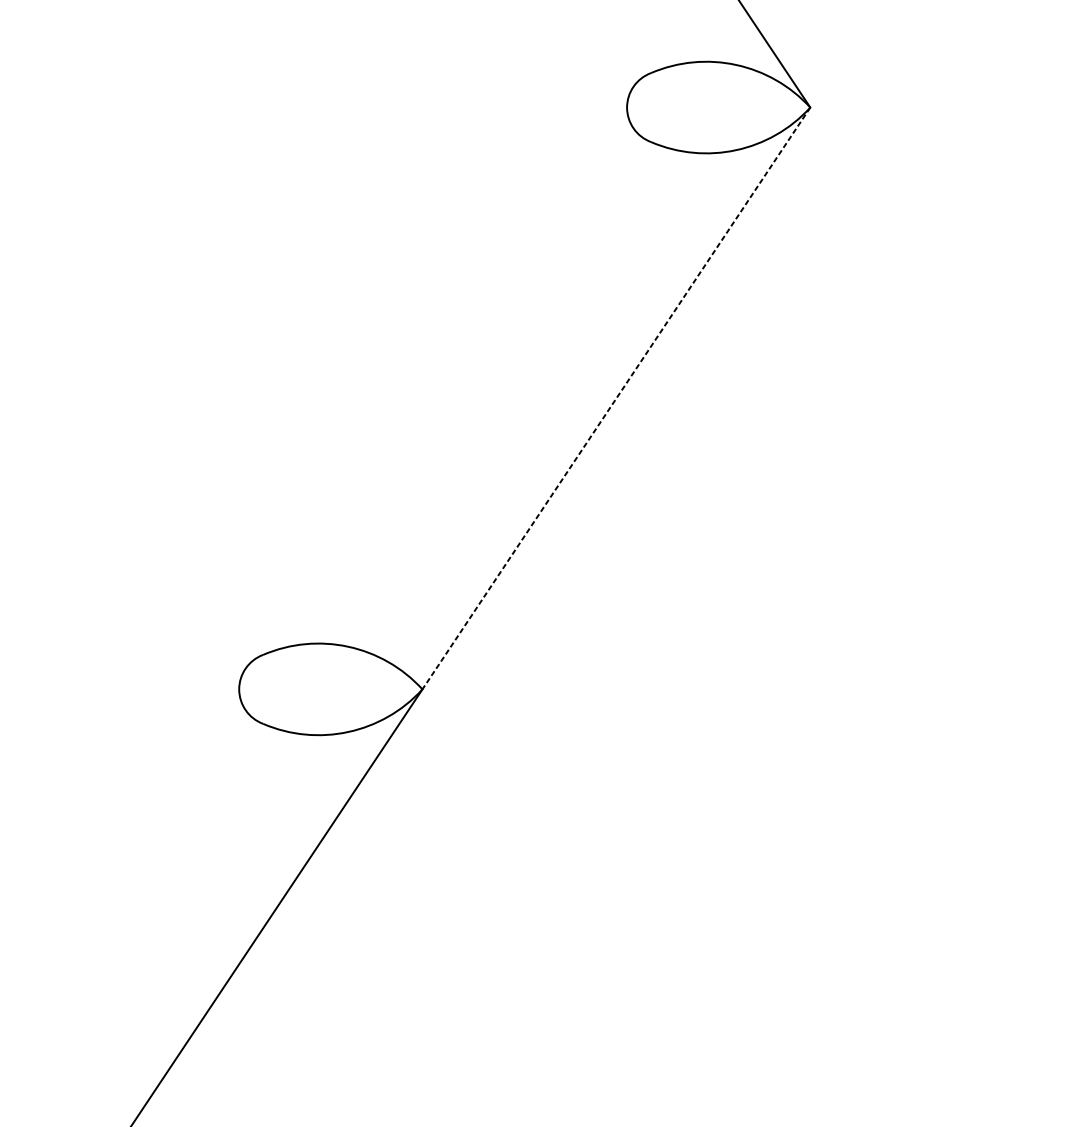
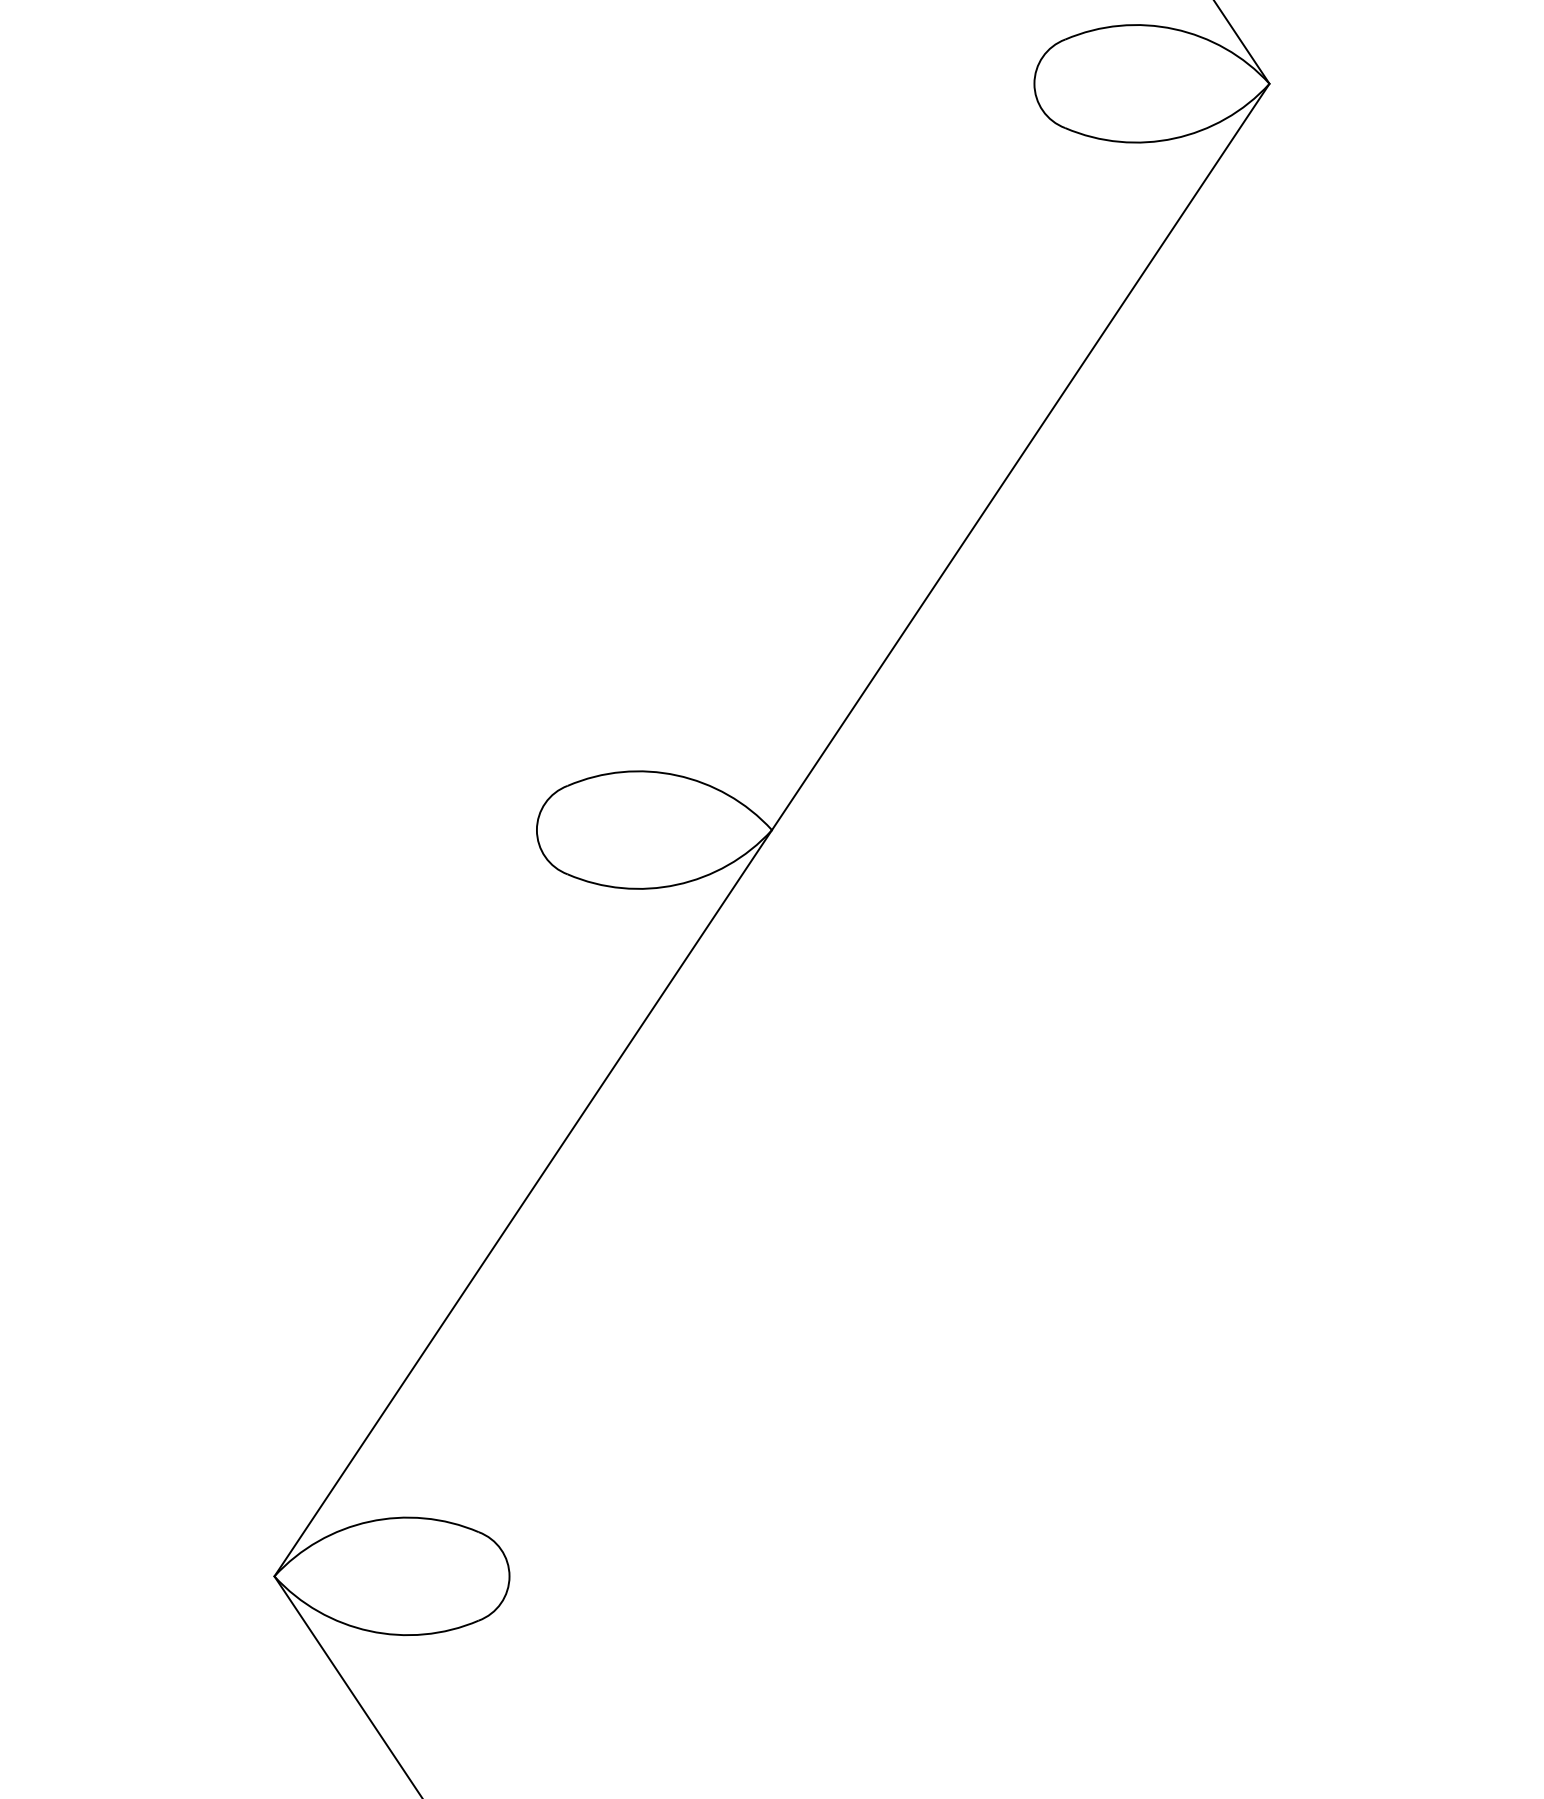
line: (616, 398) -> (1020, 457), dashed -> solid

